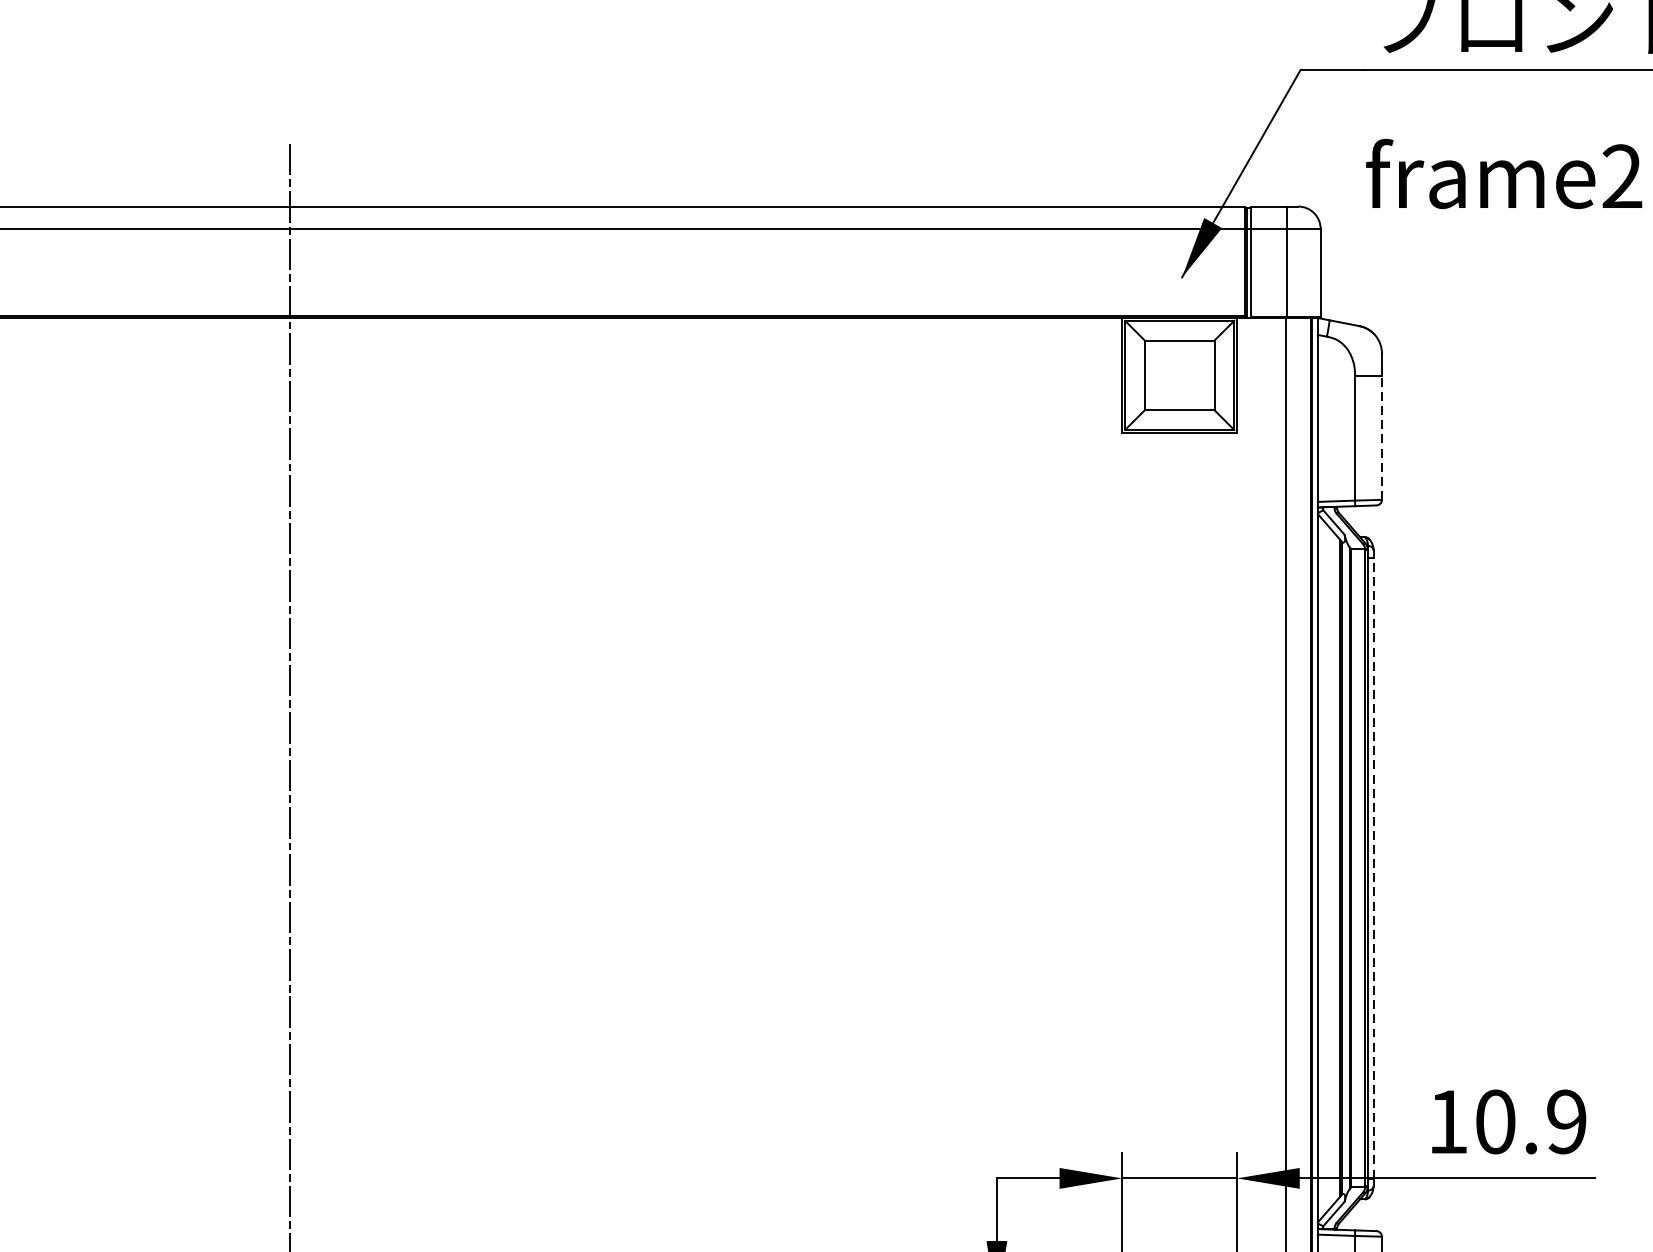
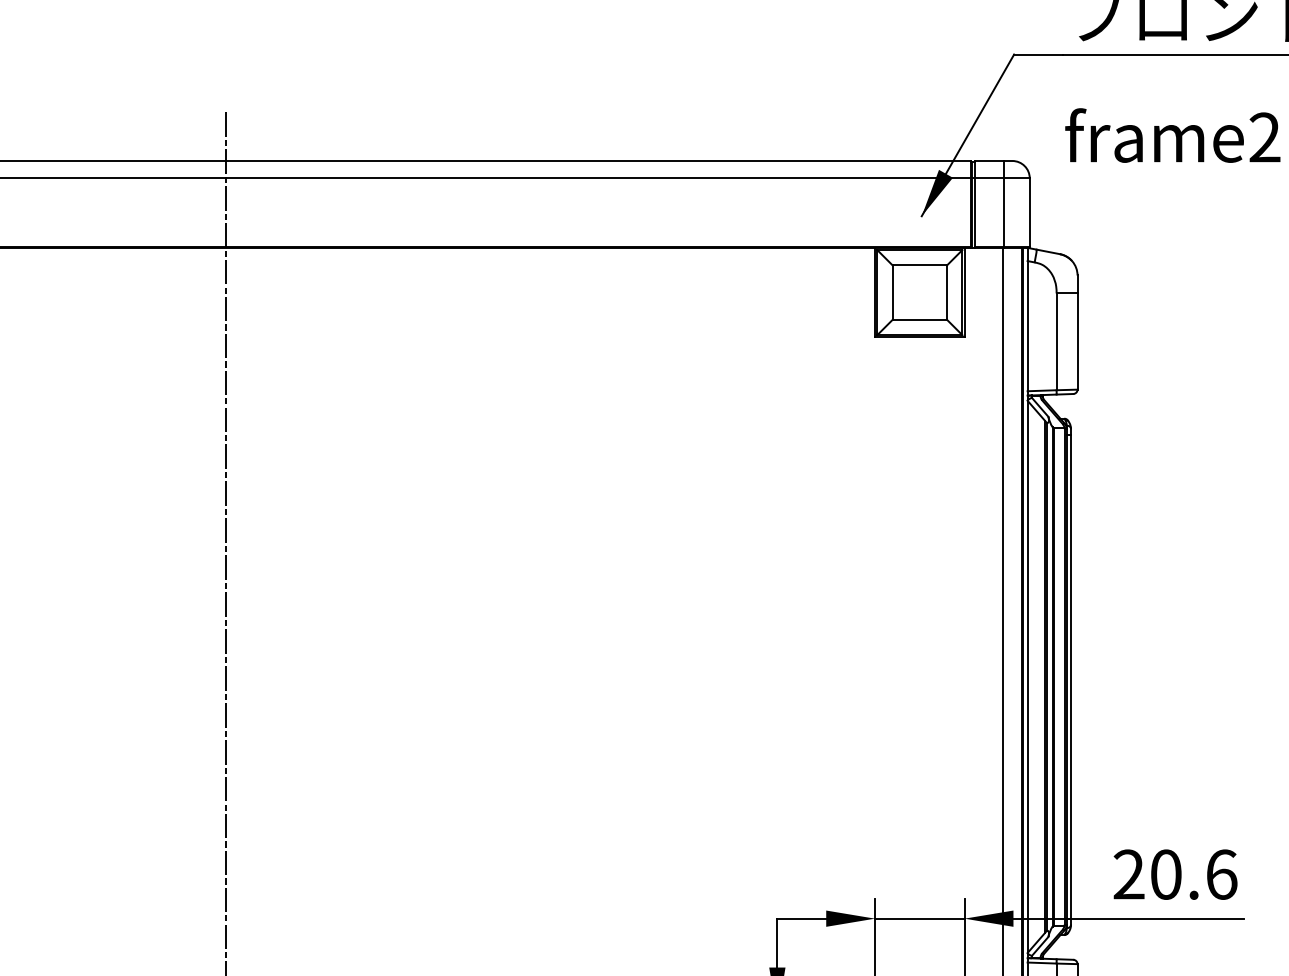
line: (1381, 438) -> (1077, 341), dashed -> solid
line: (1374, 867) -> (1071, 676), dashed -> solid
text: (1507, 1121) -> (1175, 874), 10.9 -> 20.6

